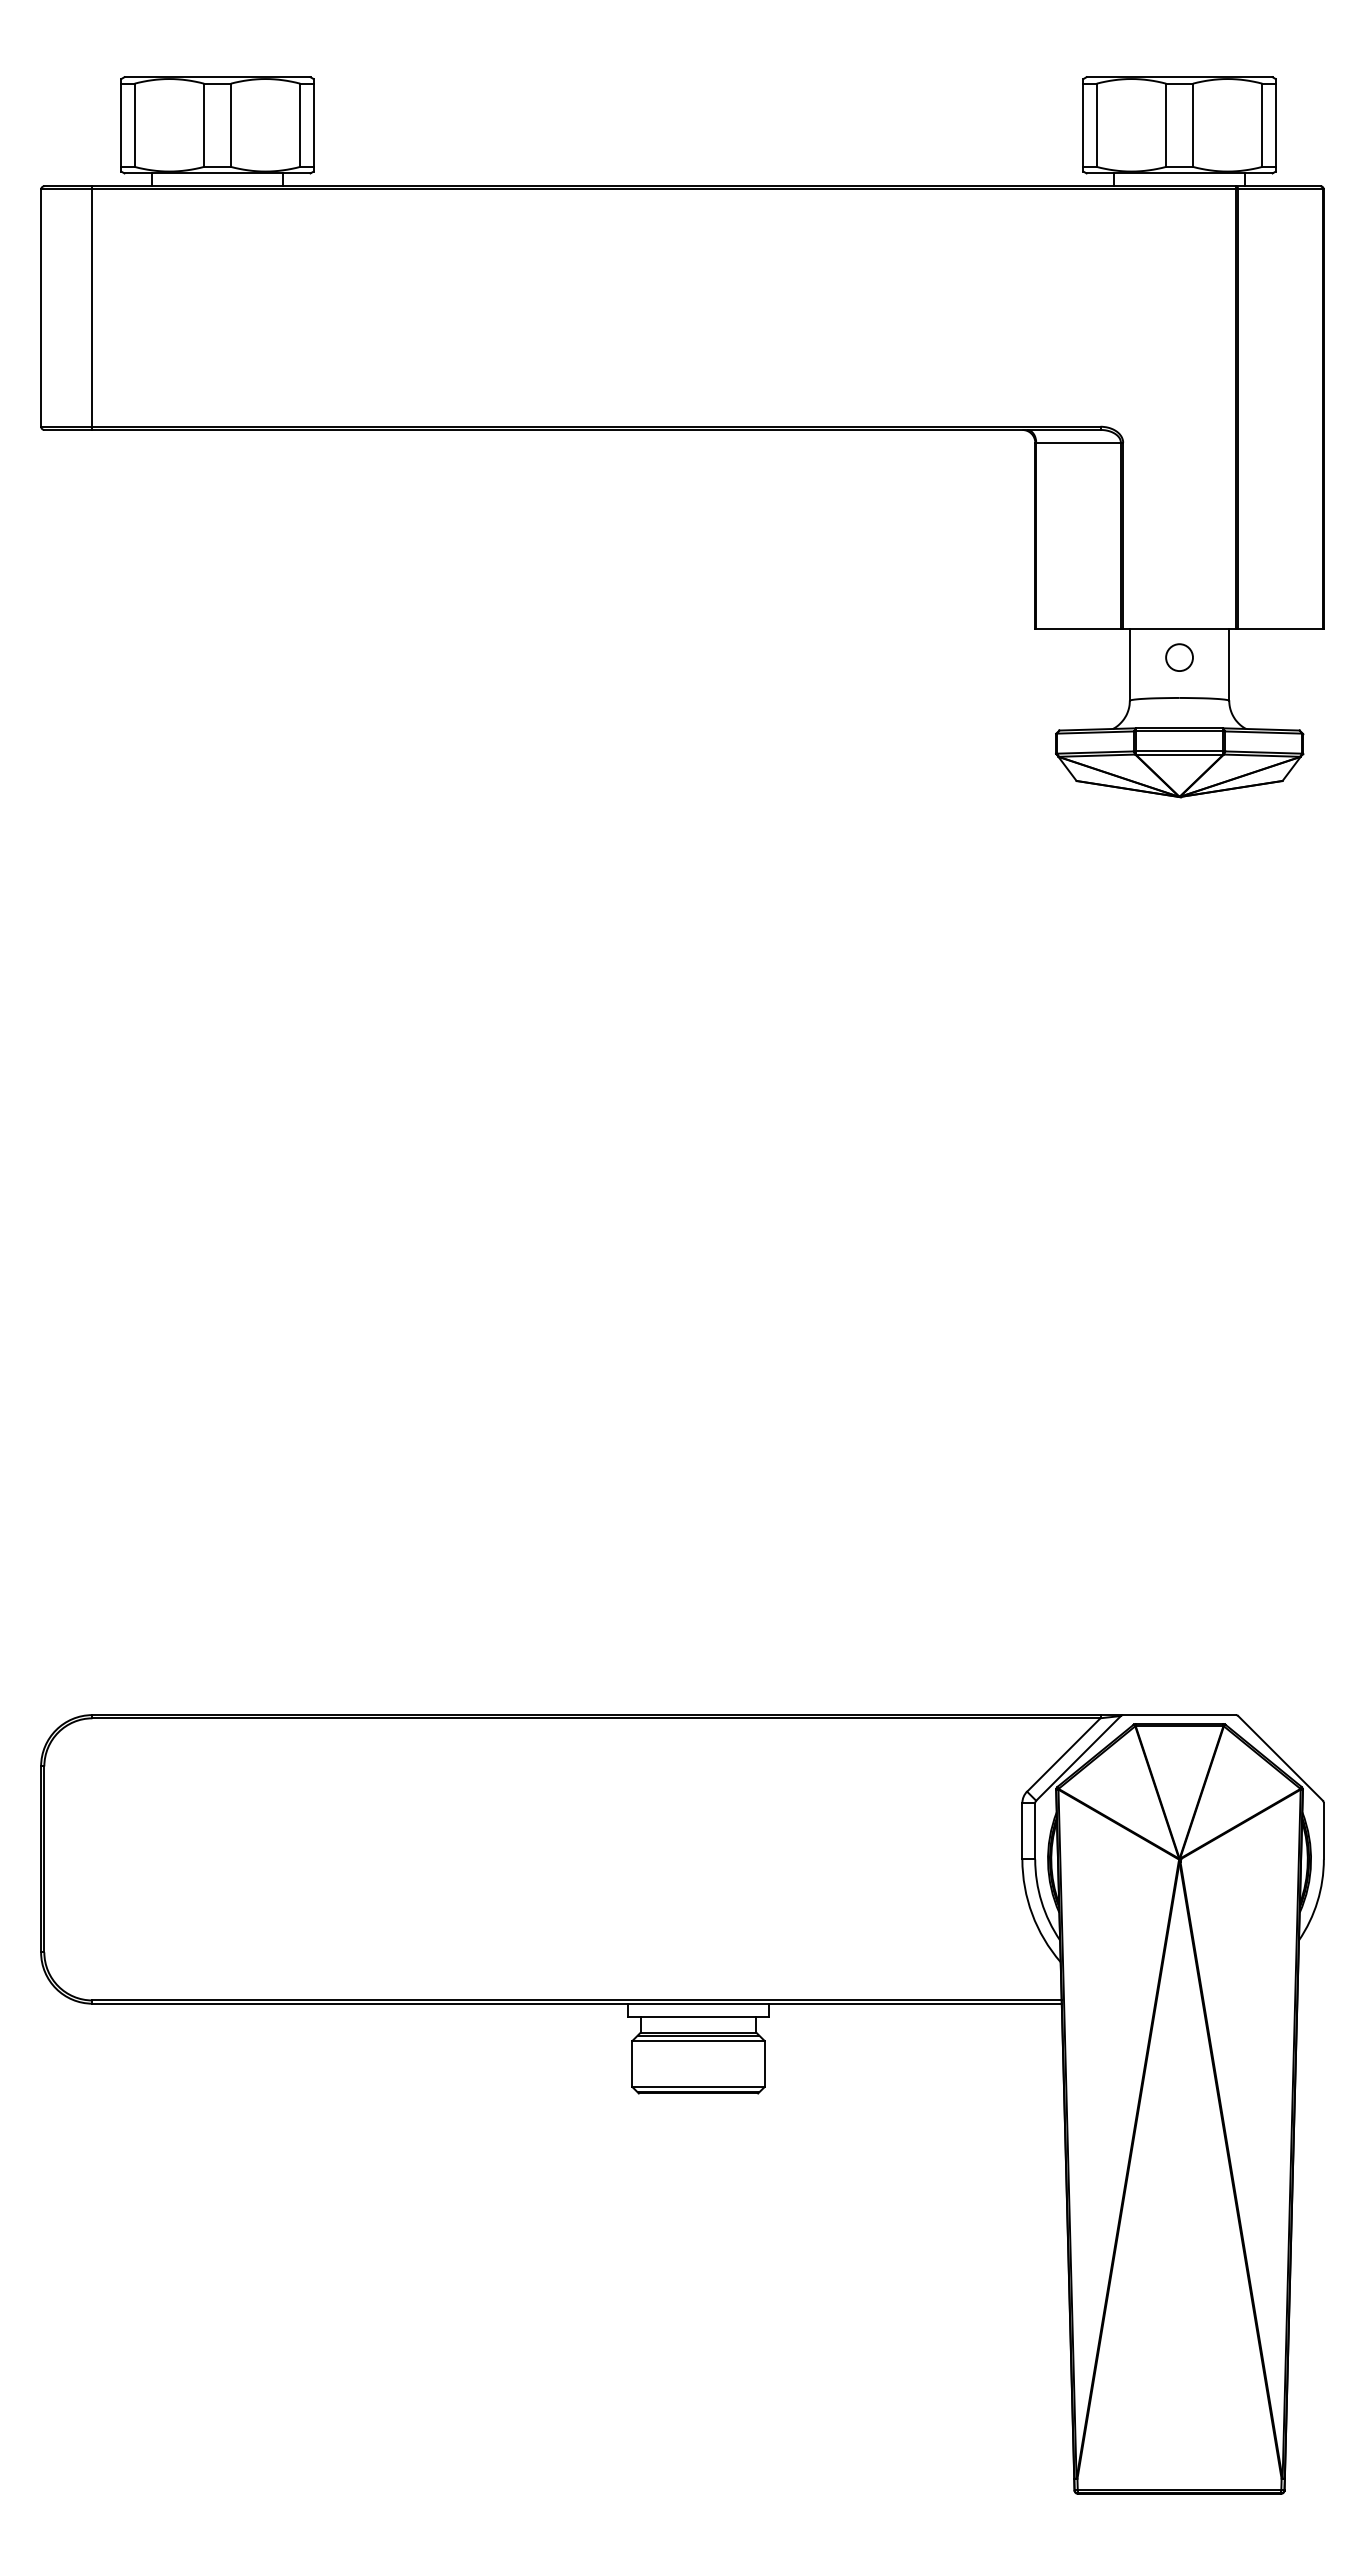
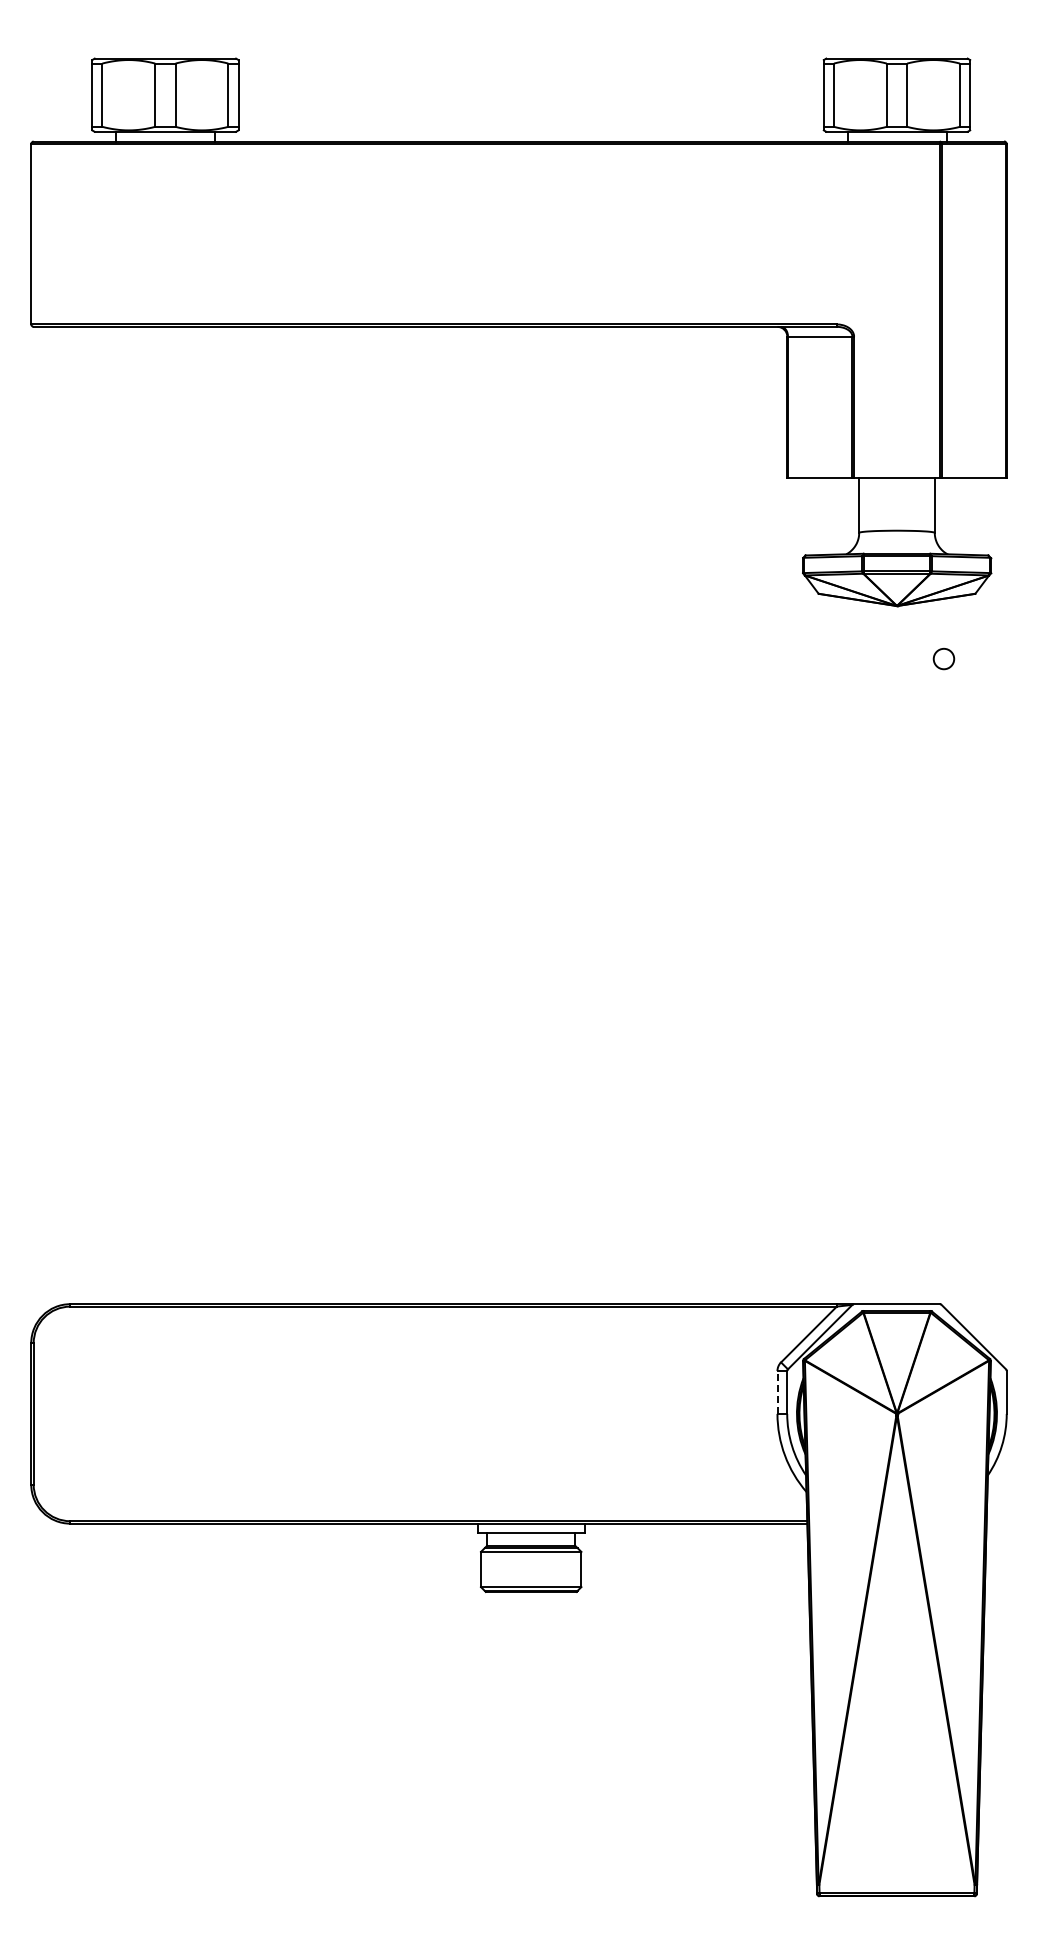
line: (92, 307) -> (70, 233), removed
circle: (1178, 656) -> (943, 658), moved
line: (1022, 1829) -> (777, 1391), solid -> dashed

